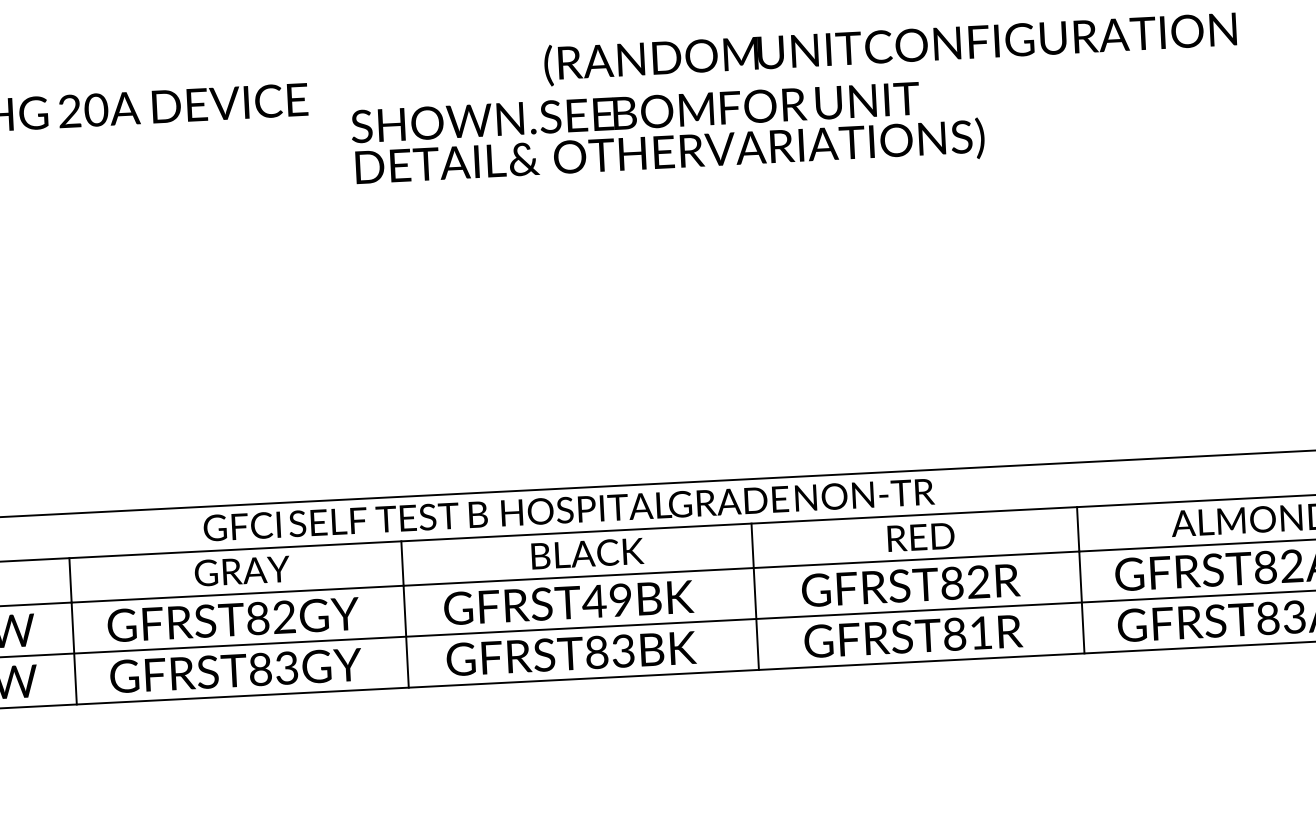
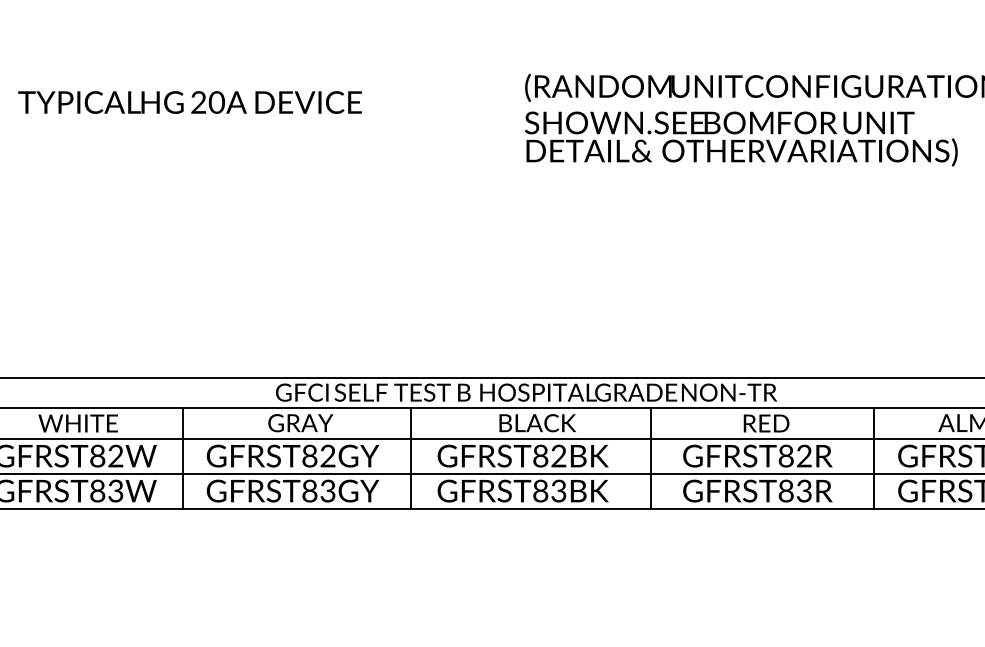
text: (668, 133) -> (741, 138), moved
text: (607, 599) -> (549, 455), GFRST49BK -> GFRST82BK
text: (981, 632) -> (804, 490), GFRST81R -> GFRST83R

